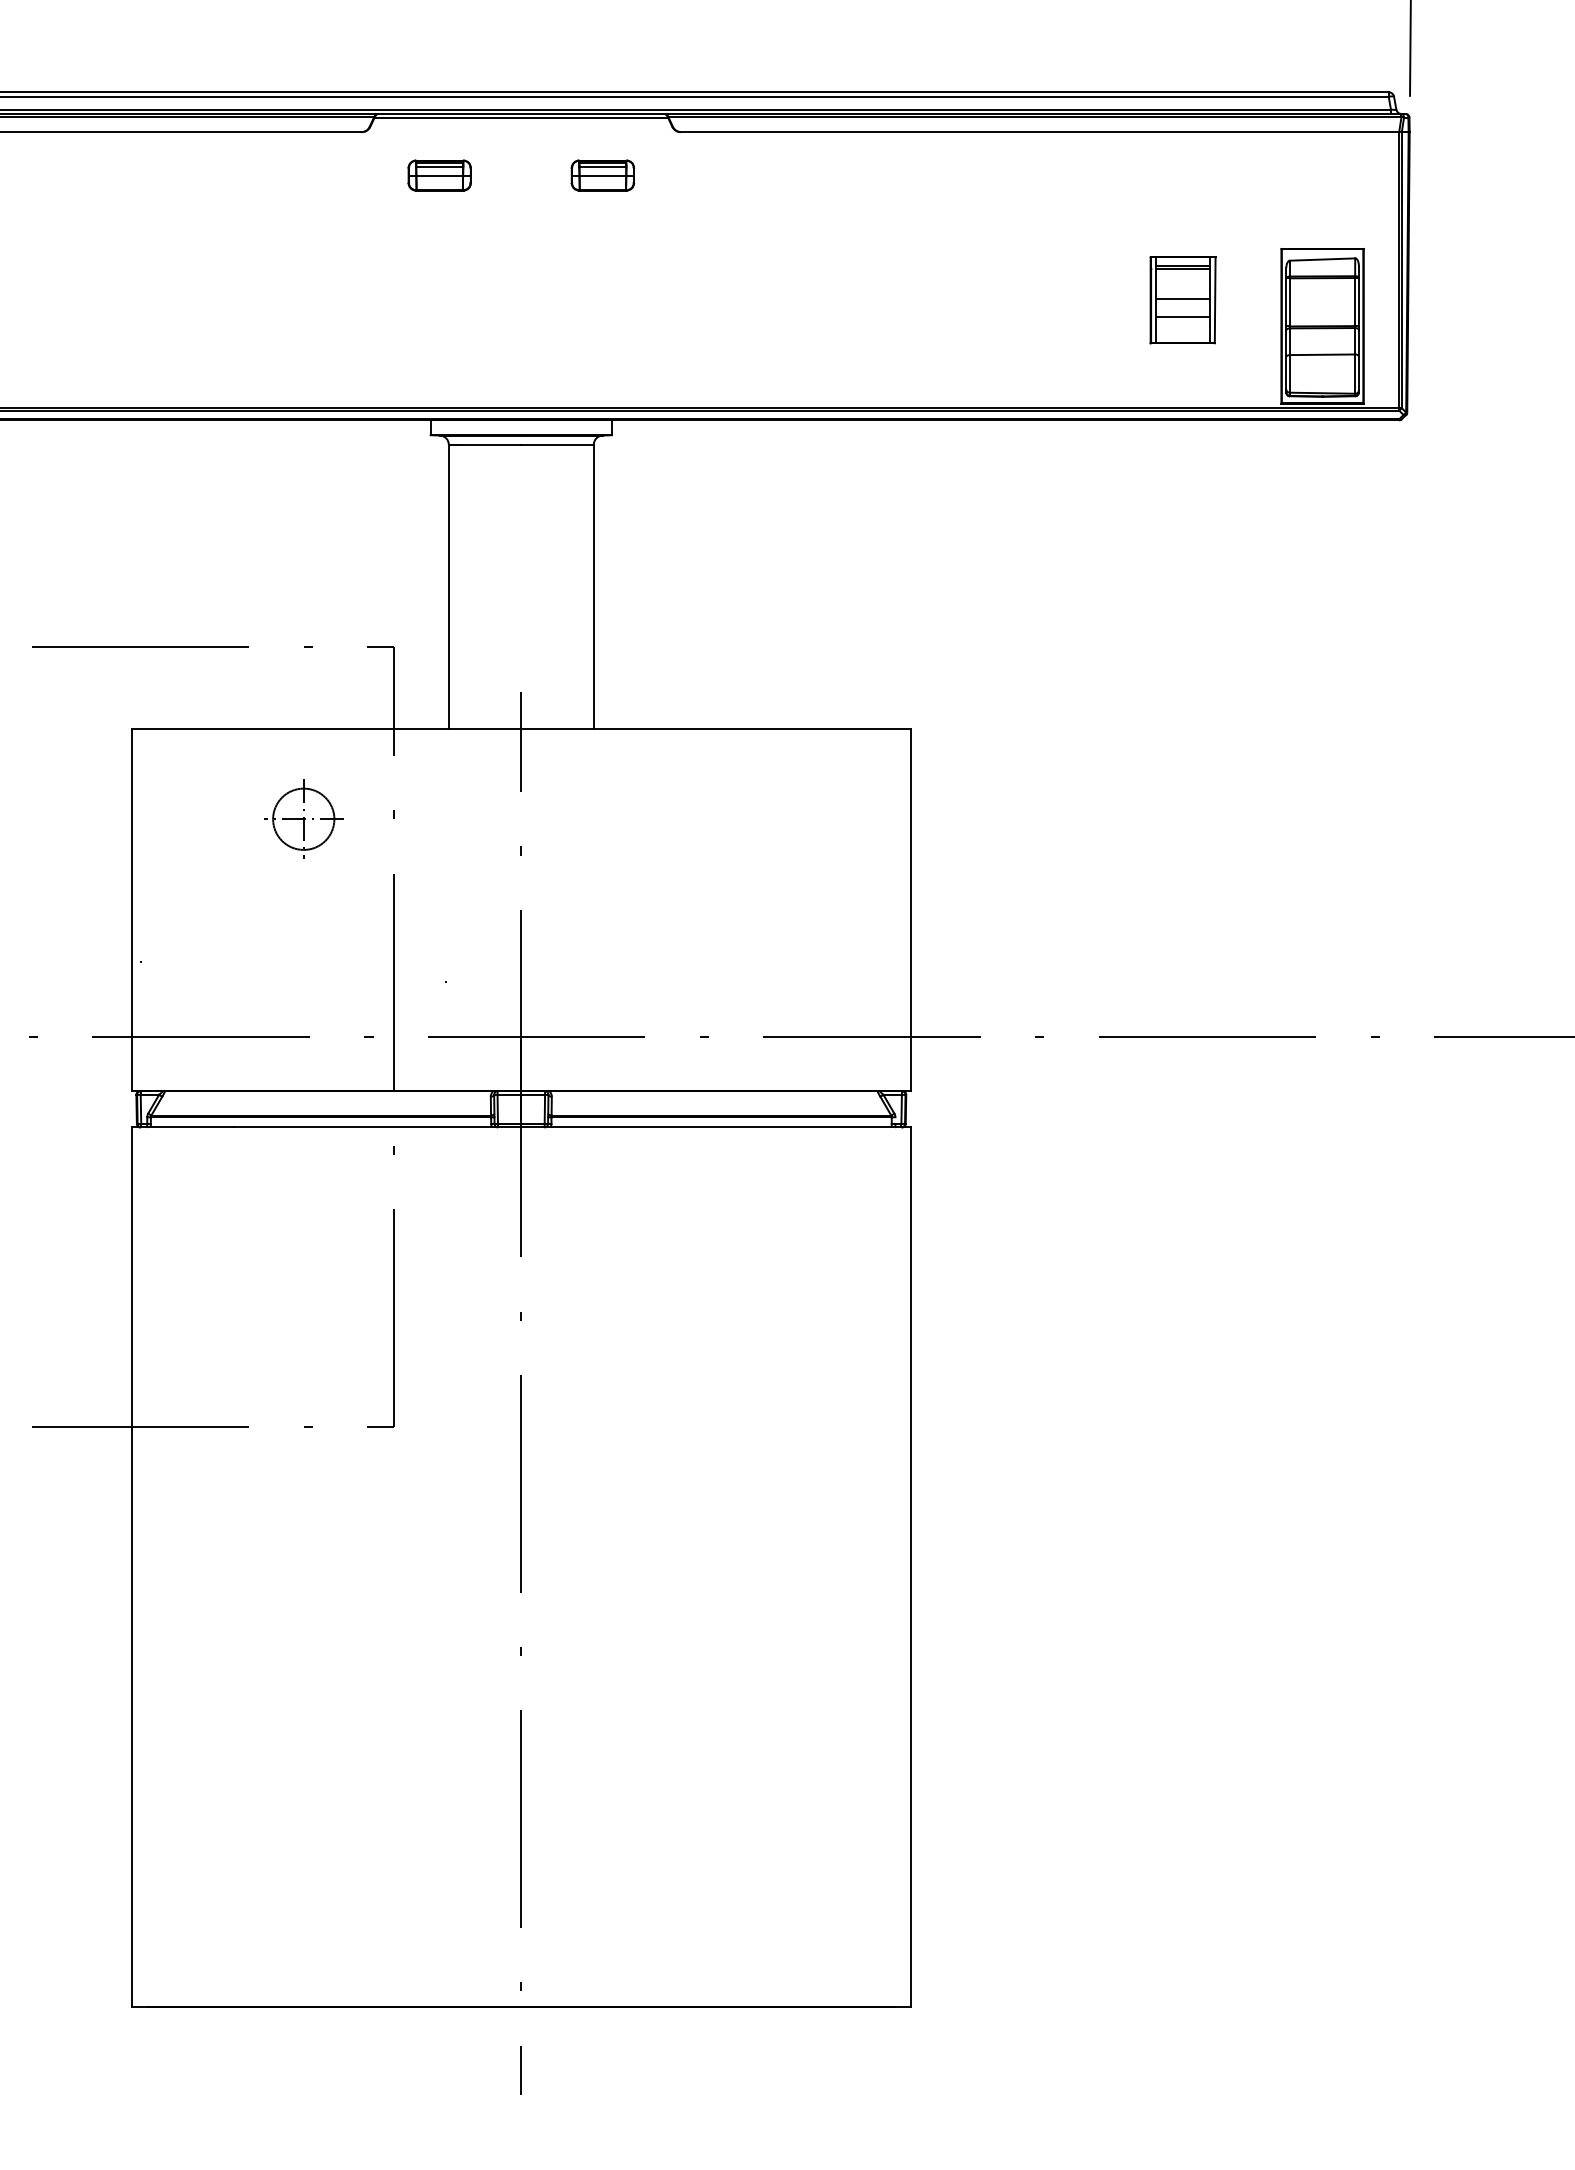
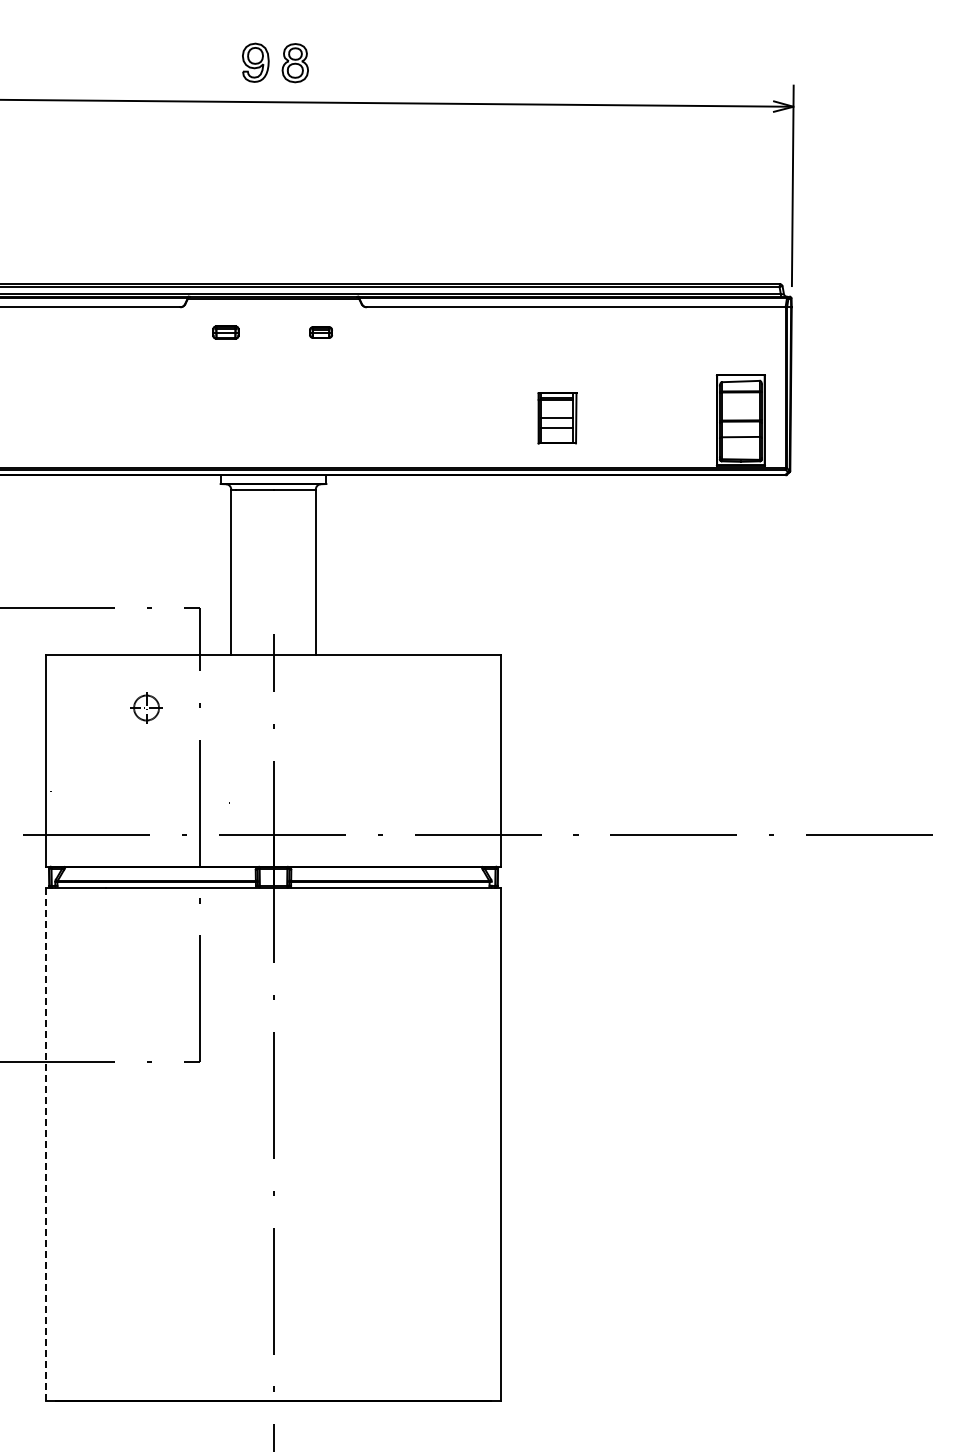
part: (438, 175) -> (225, 332), size x0.7
part: (601, 175) -> (320, 332), size x0.6
part: (1182, 300) -> (557, 418), moved
part: (303, 818) -> (146, 707), size x0.7
line: (132, 1567) -> (46, 1144), solid -> dashed

